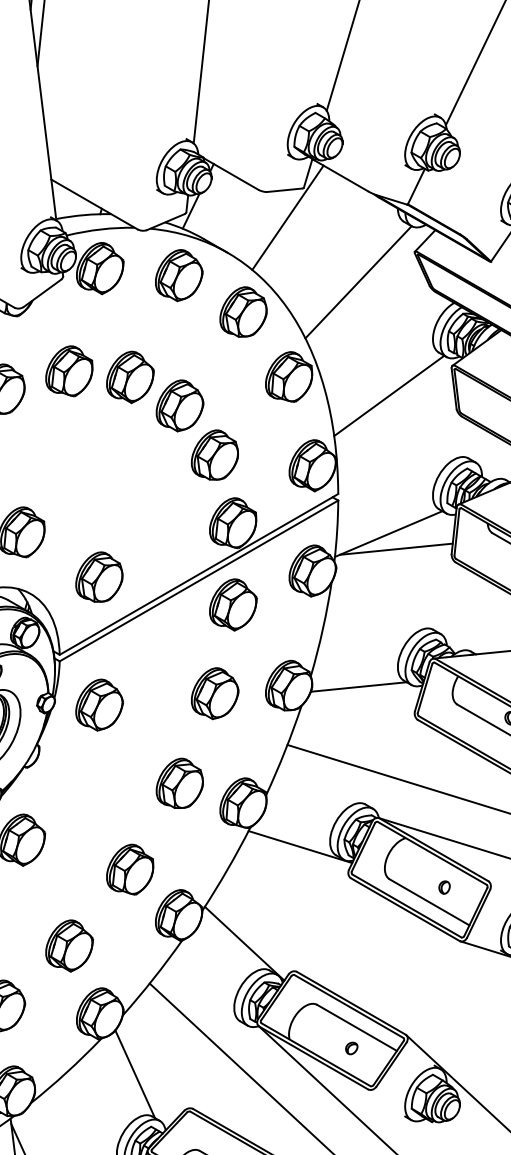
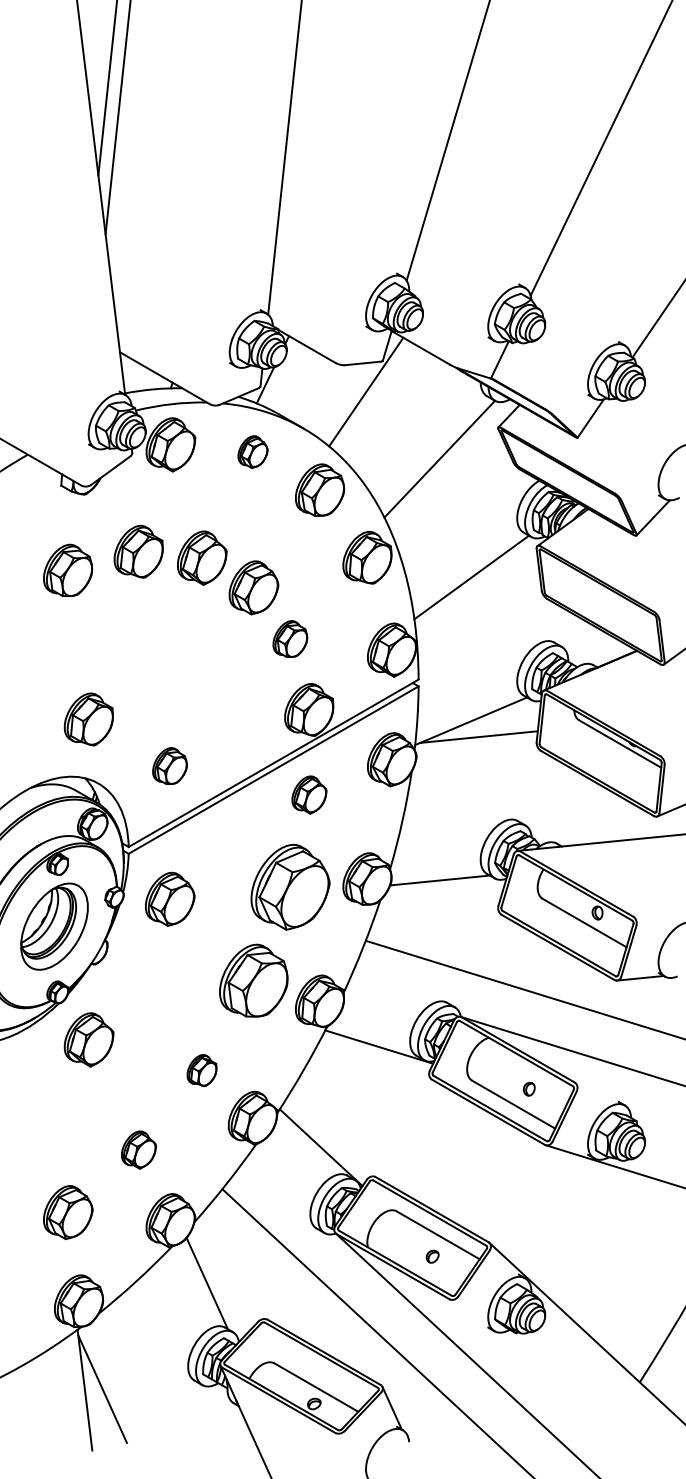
part: (178, 274) -> (252, 451), size x0.6
part: (215, 454) -> (290, 638), size x0.7
part: (98, 576) -> (169, 765), size x0.7
part: (233, 604) -> (309, 794), size x0.7
part: (215, 693) -> (290, 887), size x1.6
part: (179, 783) -> (253, 980), size x1.4
part: (129, 869) -> (201, 1070), size x0.6
part: (69, 945) -> (138, 1149), size x0.7

